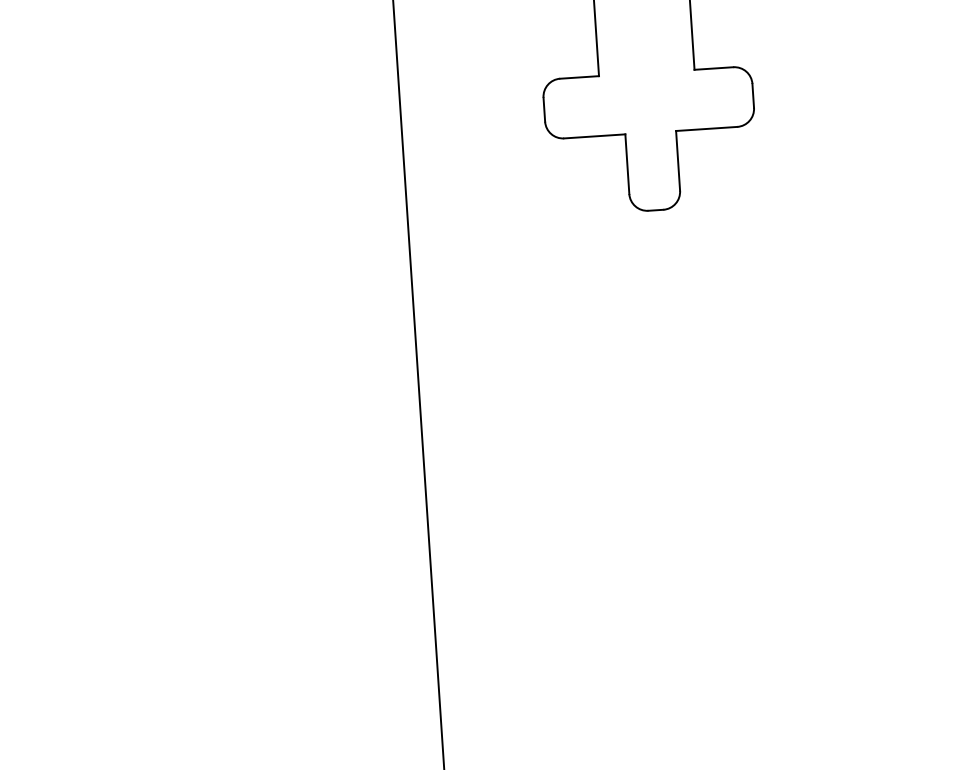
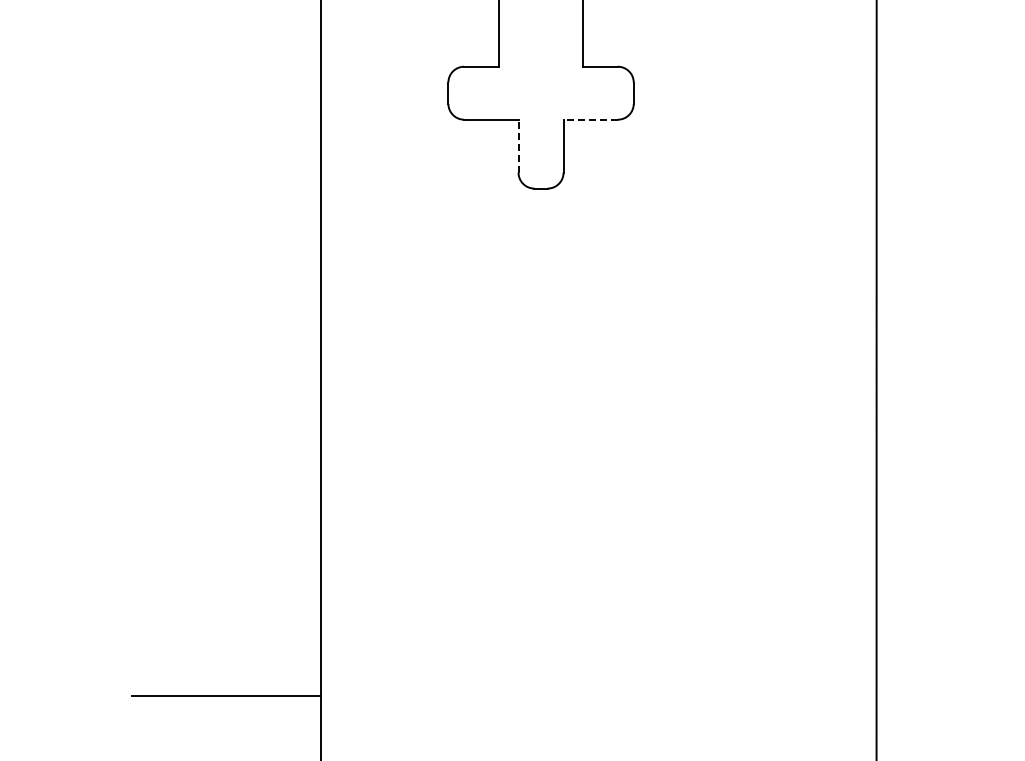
line: (706, 128) -> (590, 119), solid -> dashed
line: (627, 163) -> (518, 145), solid -> dashed

